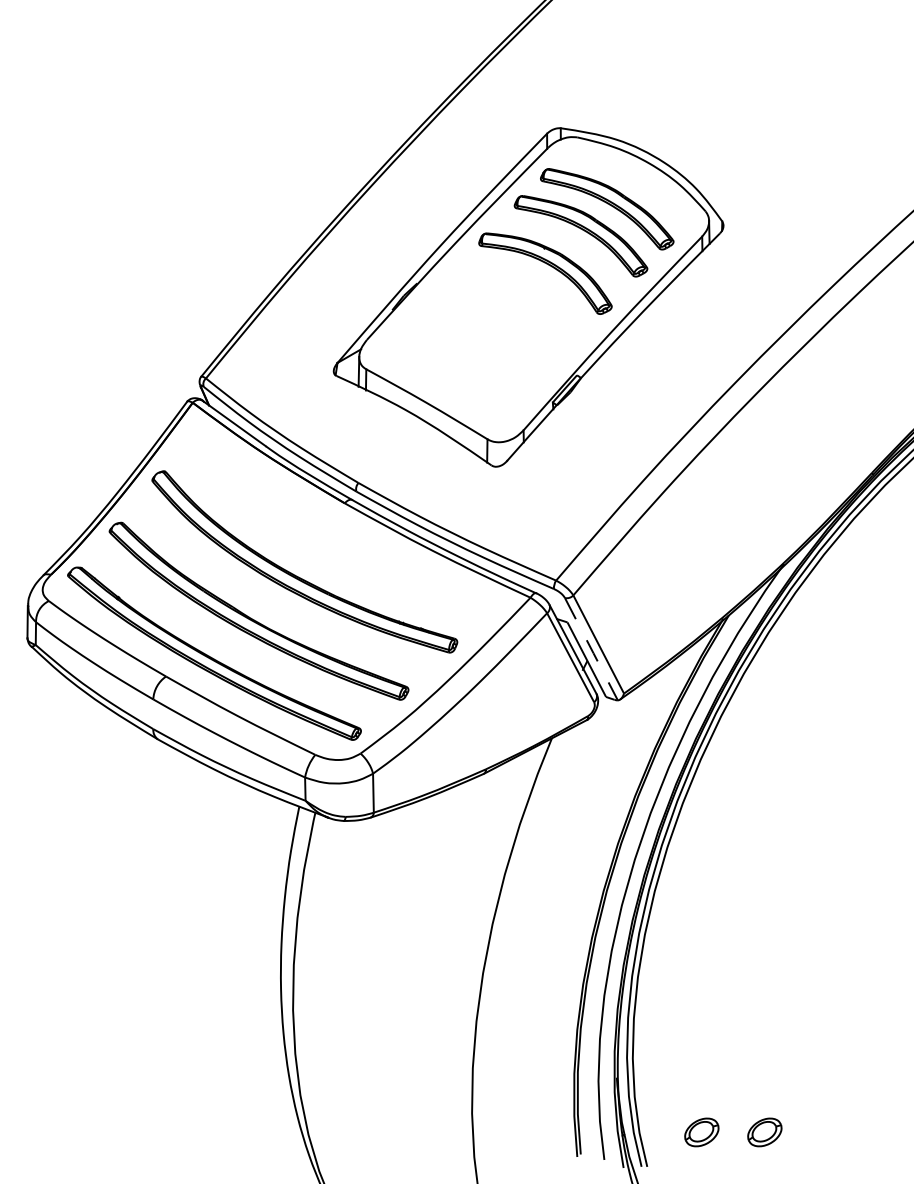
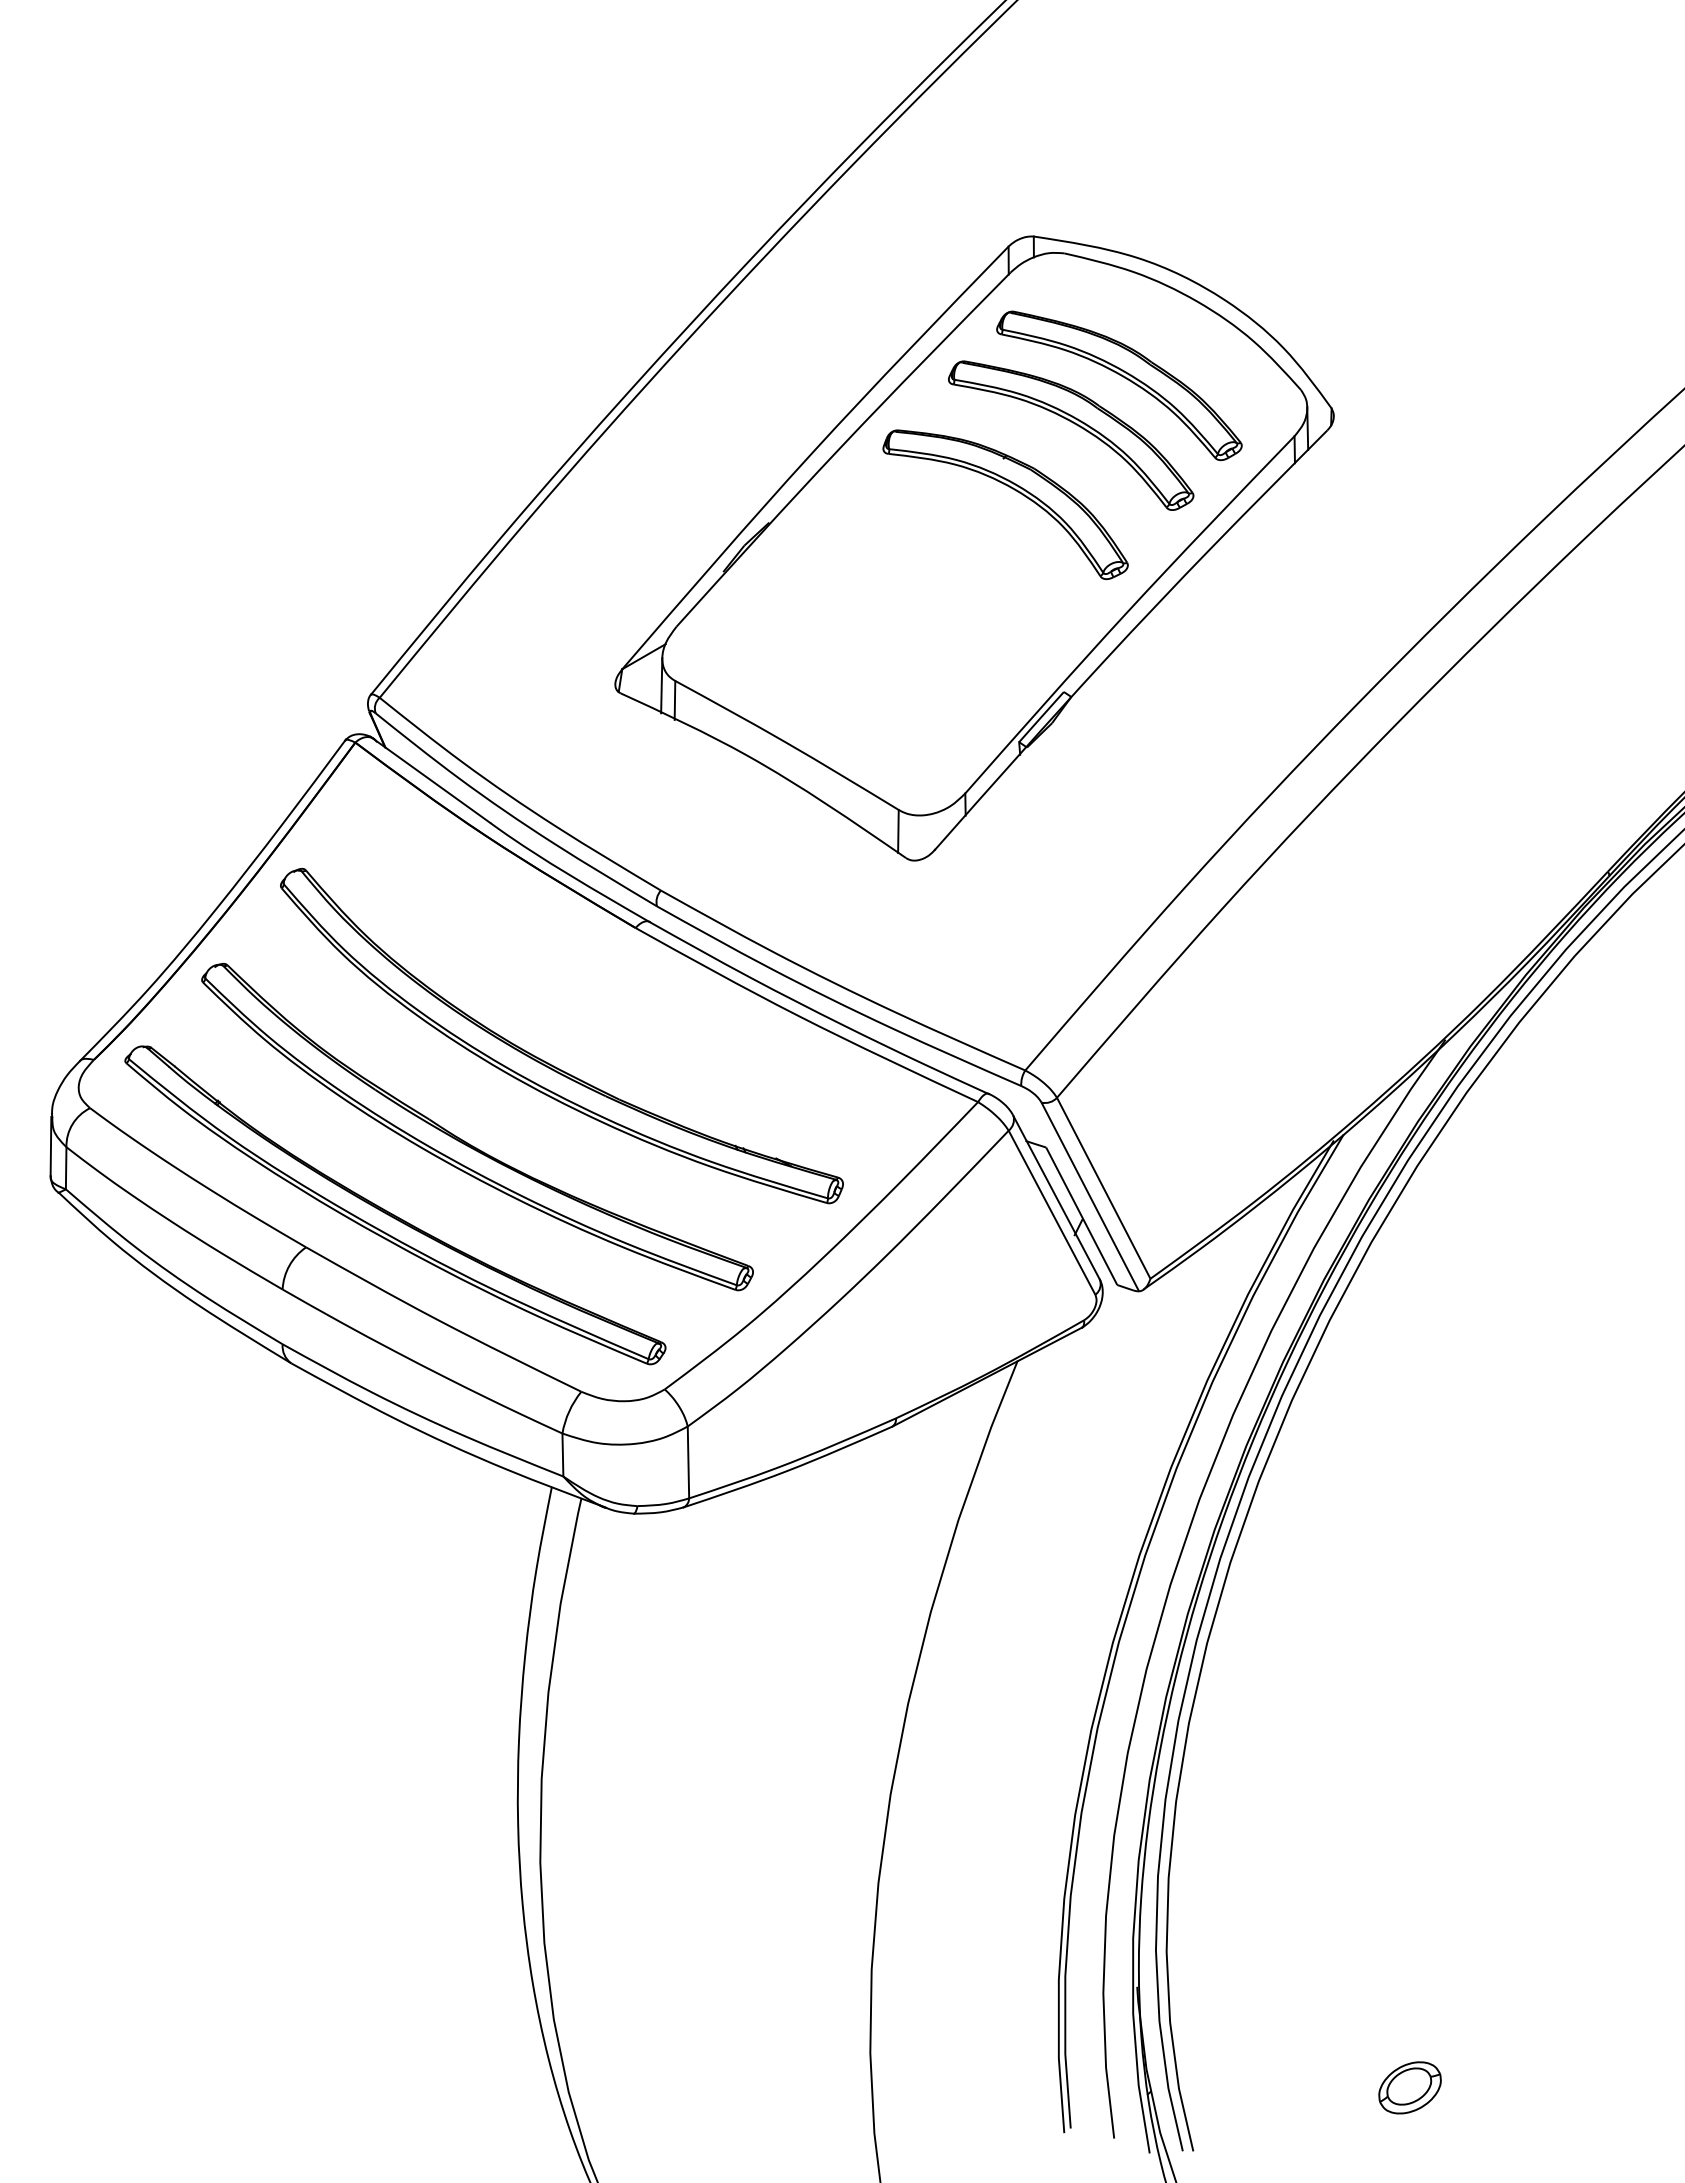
line: (591, 649) -> (1090, 1197), dashed -> solid
part: (701, 1132) -> (1293, 2087), removed

